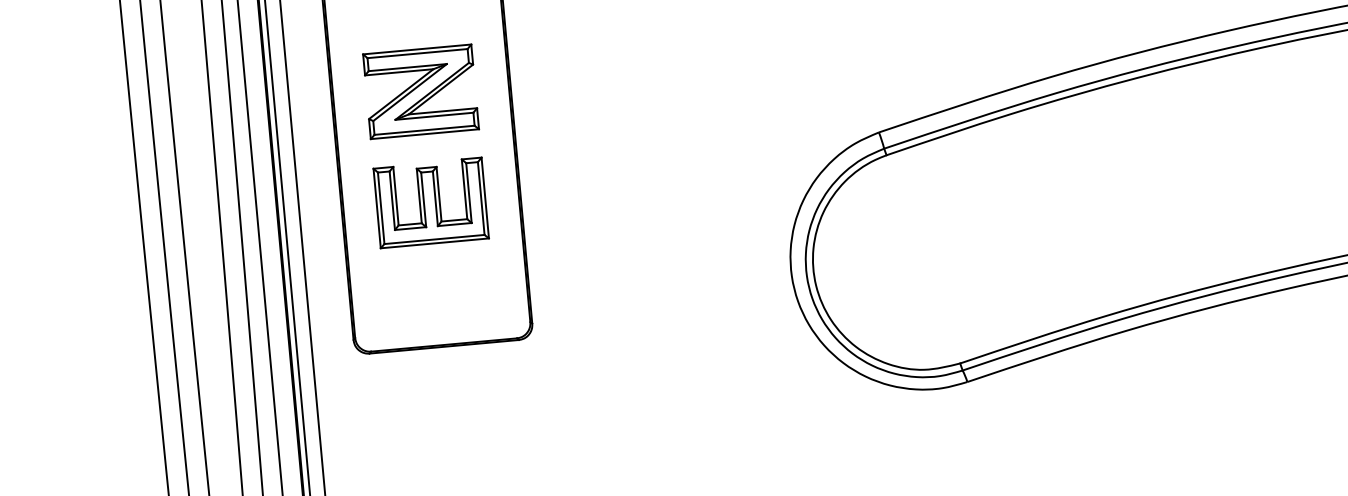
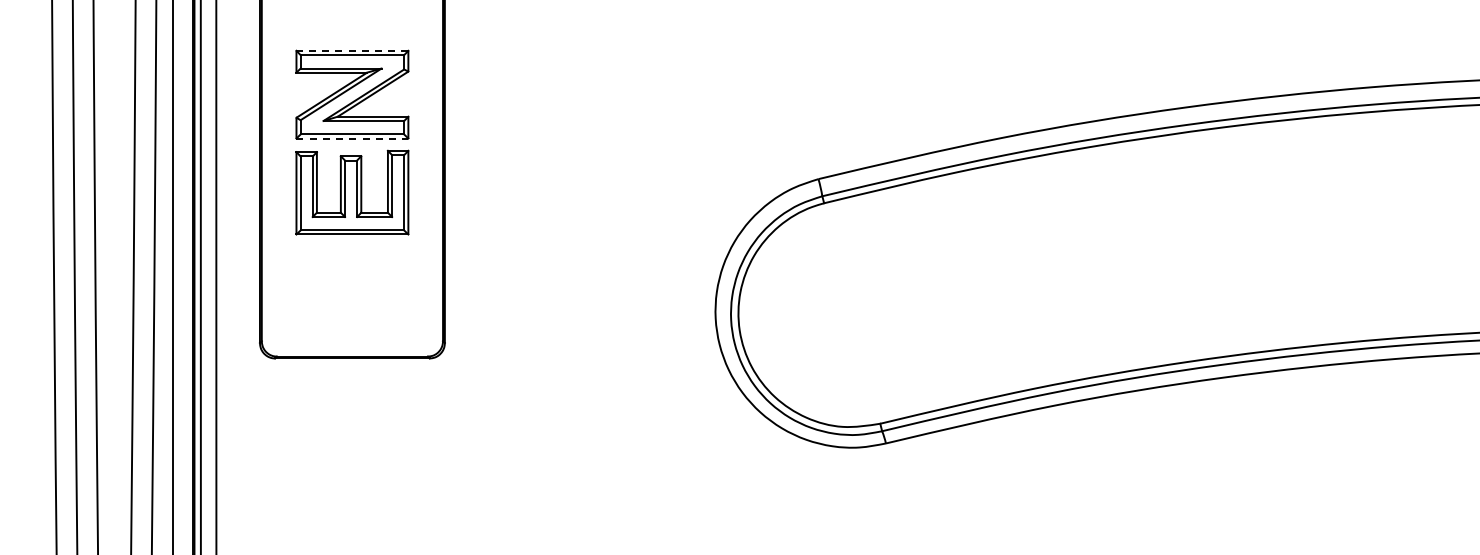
line: (417, 49) -> (352, 50), solid -> dashed
line: (425, 134) -> (352, 138), solid -> dashed
part: (431, 202) -> (352, 192), moved

